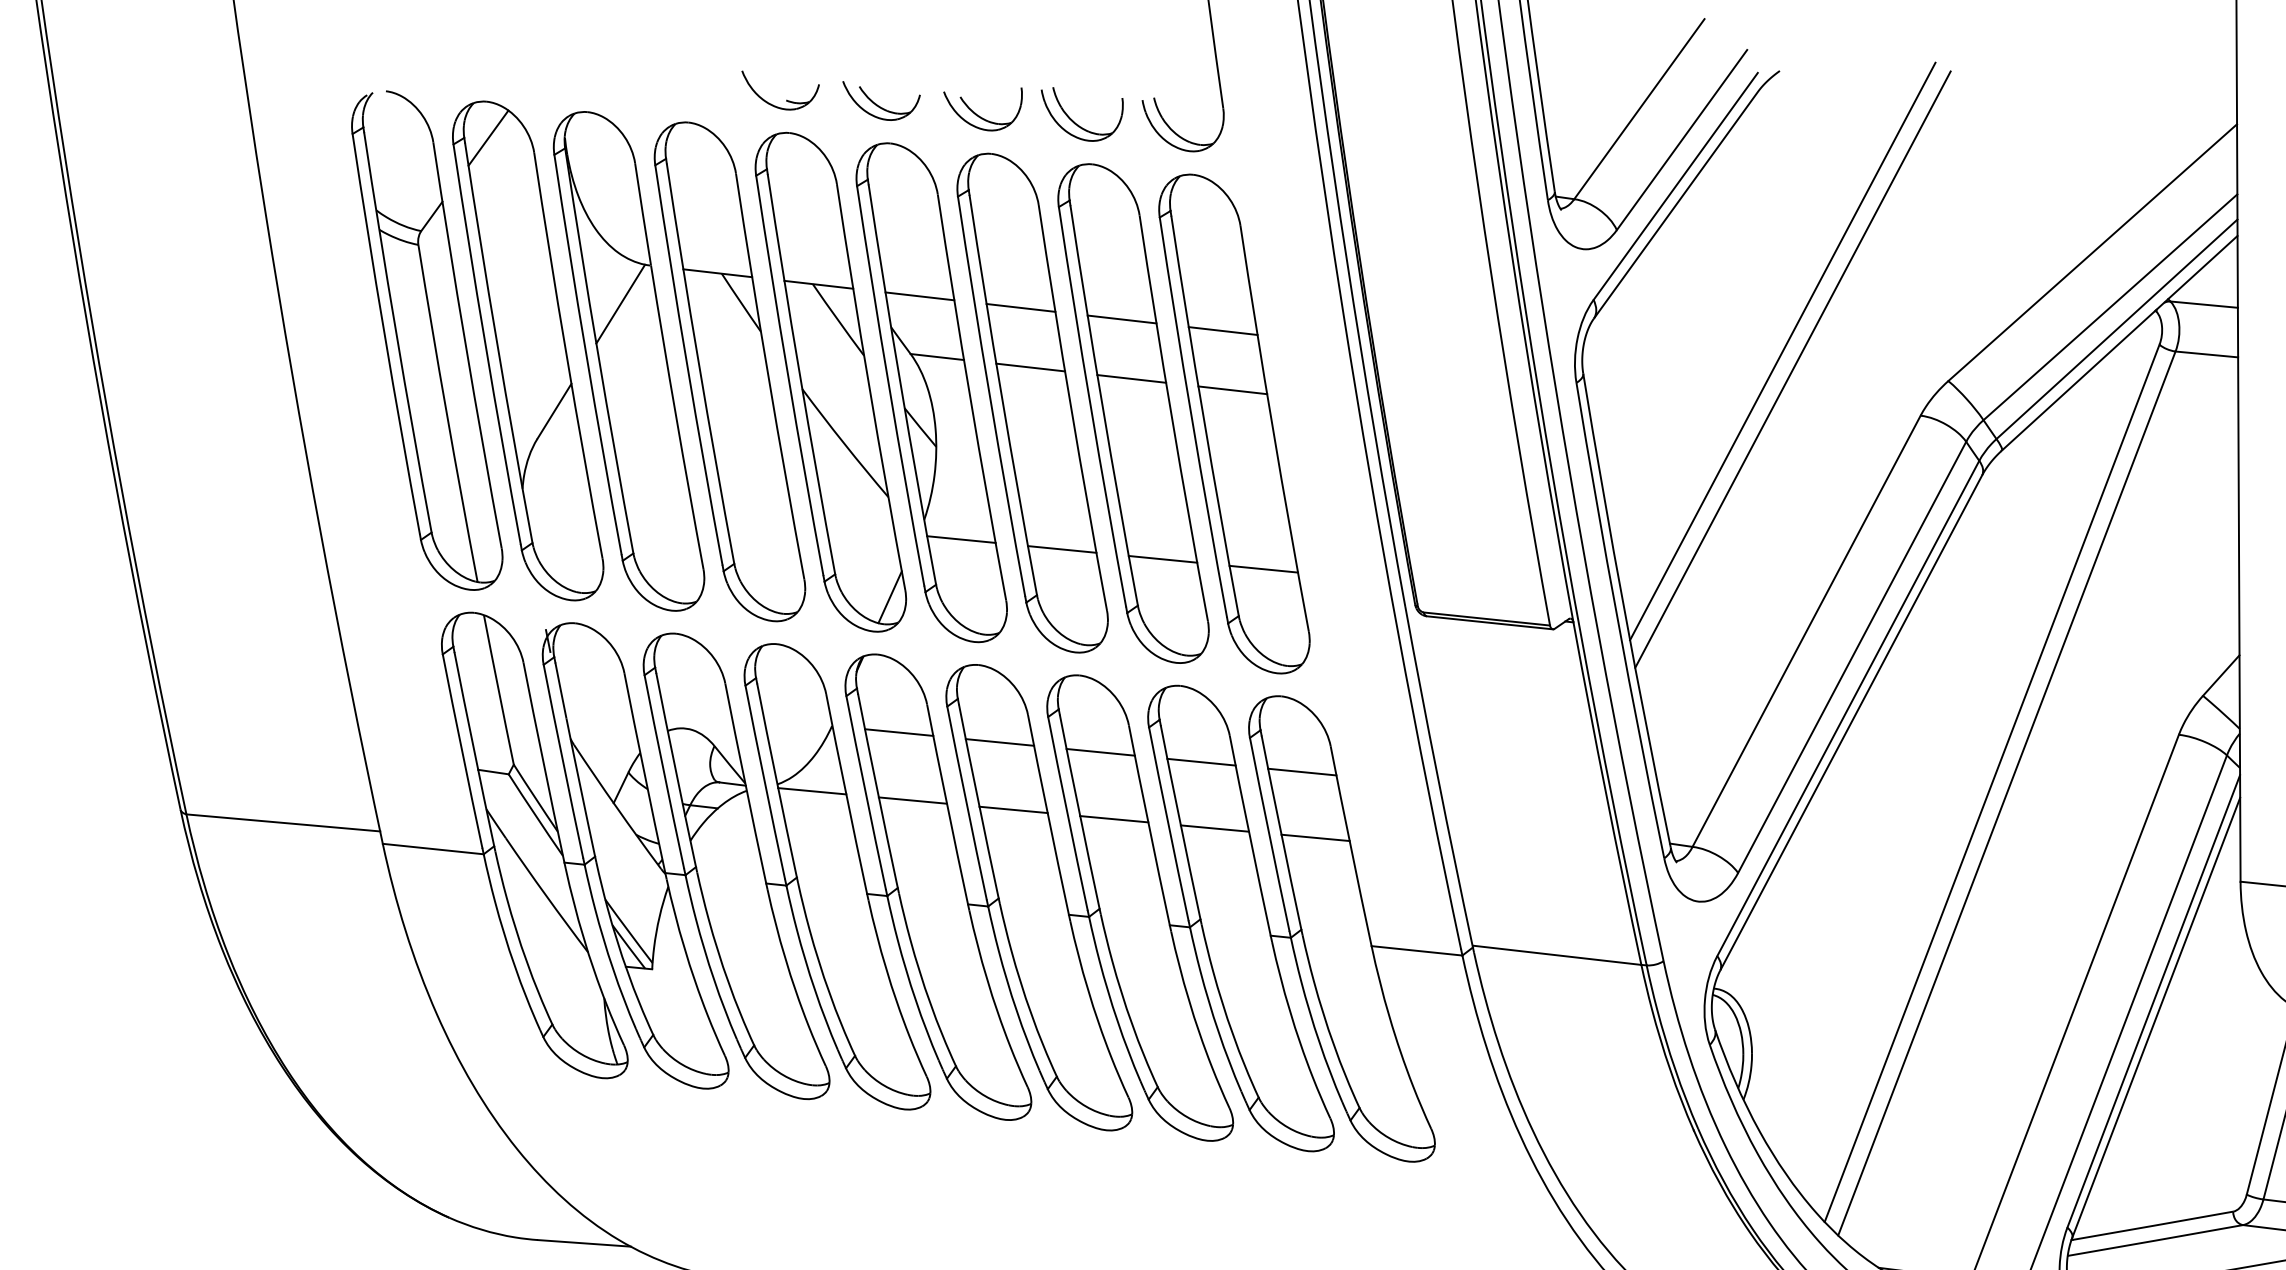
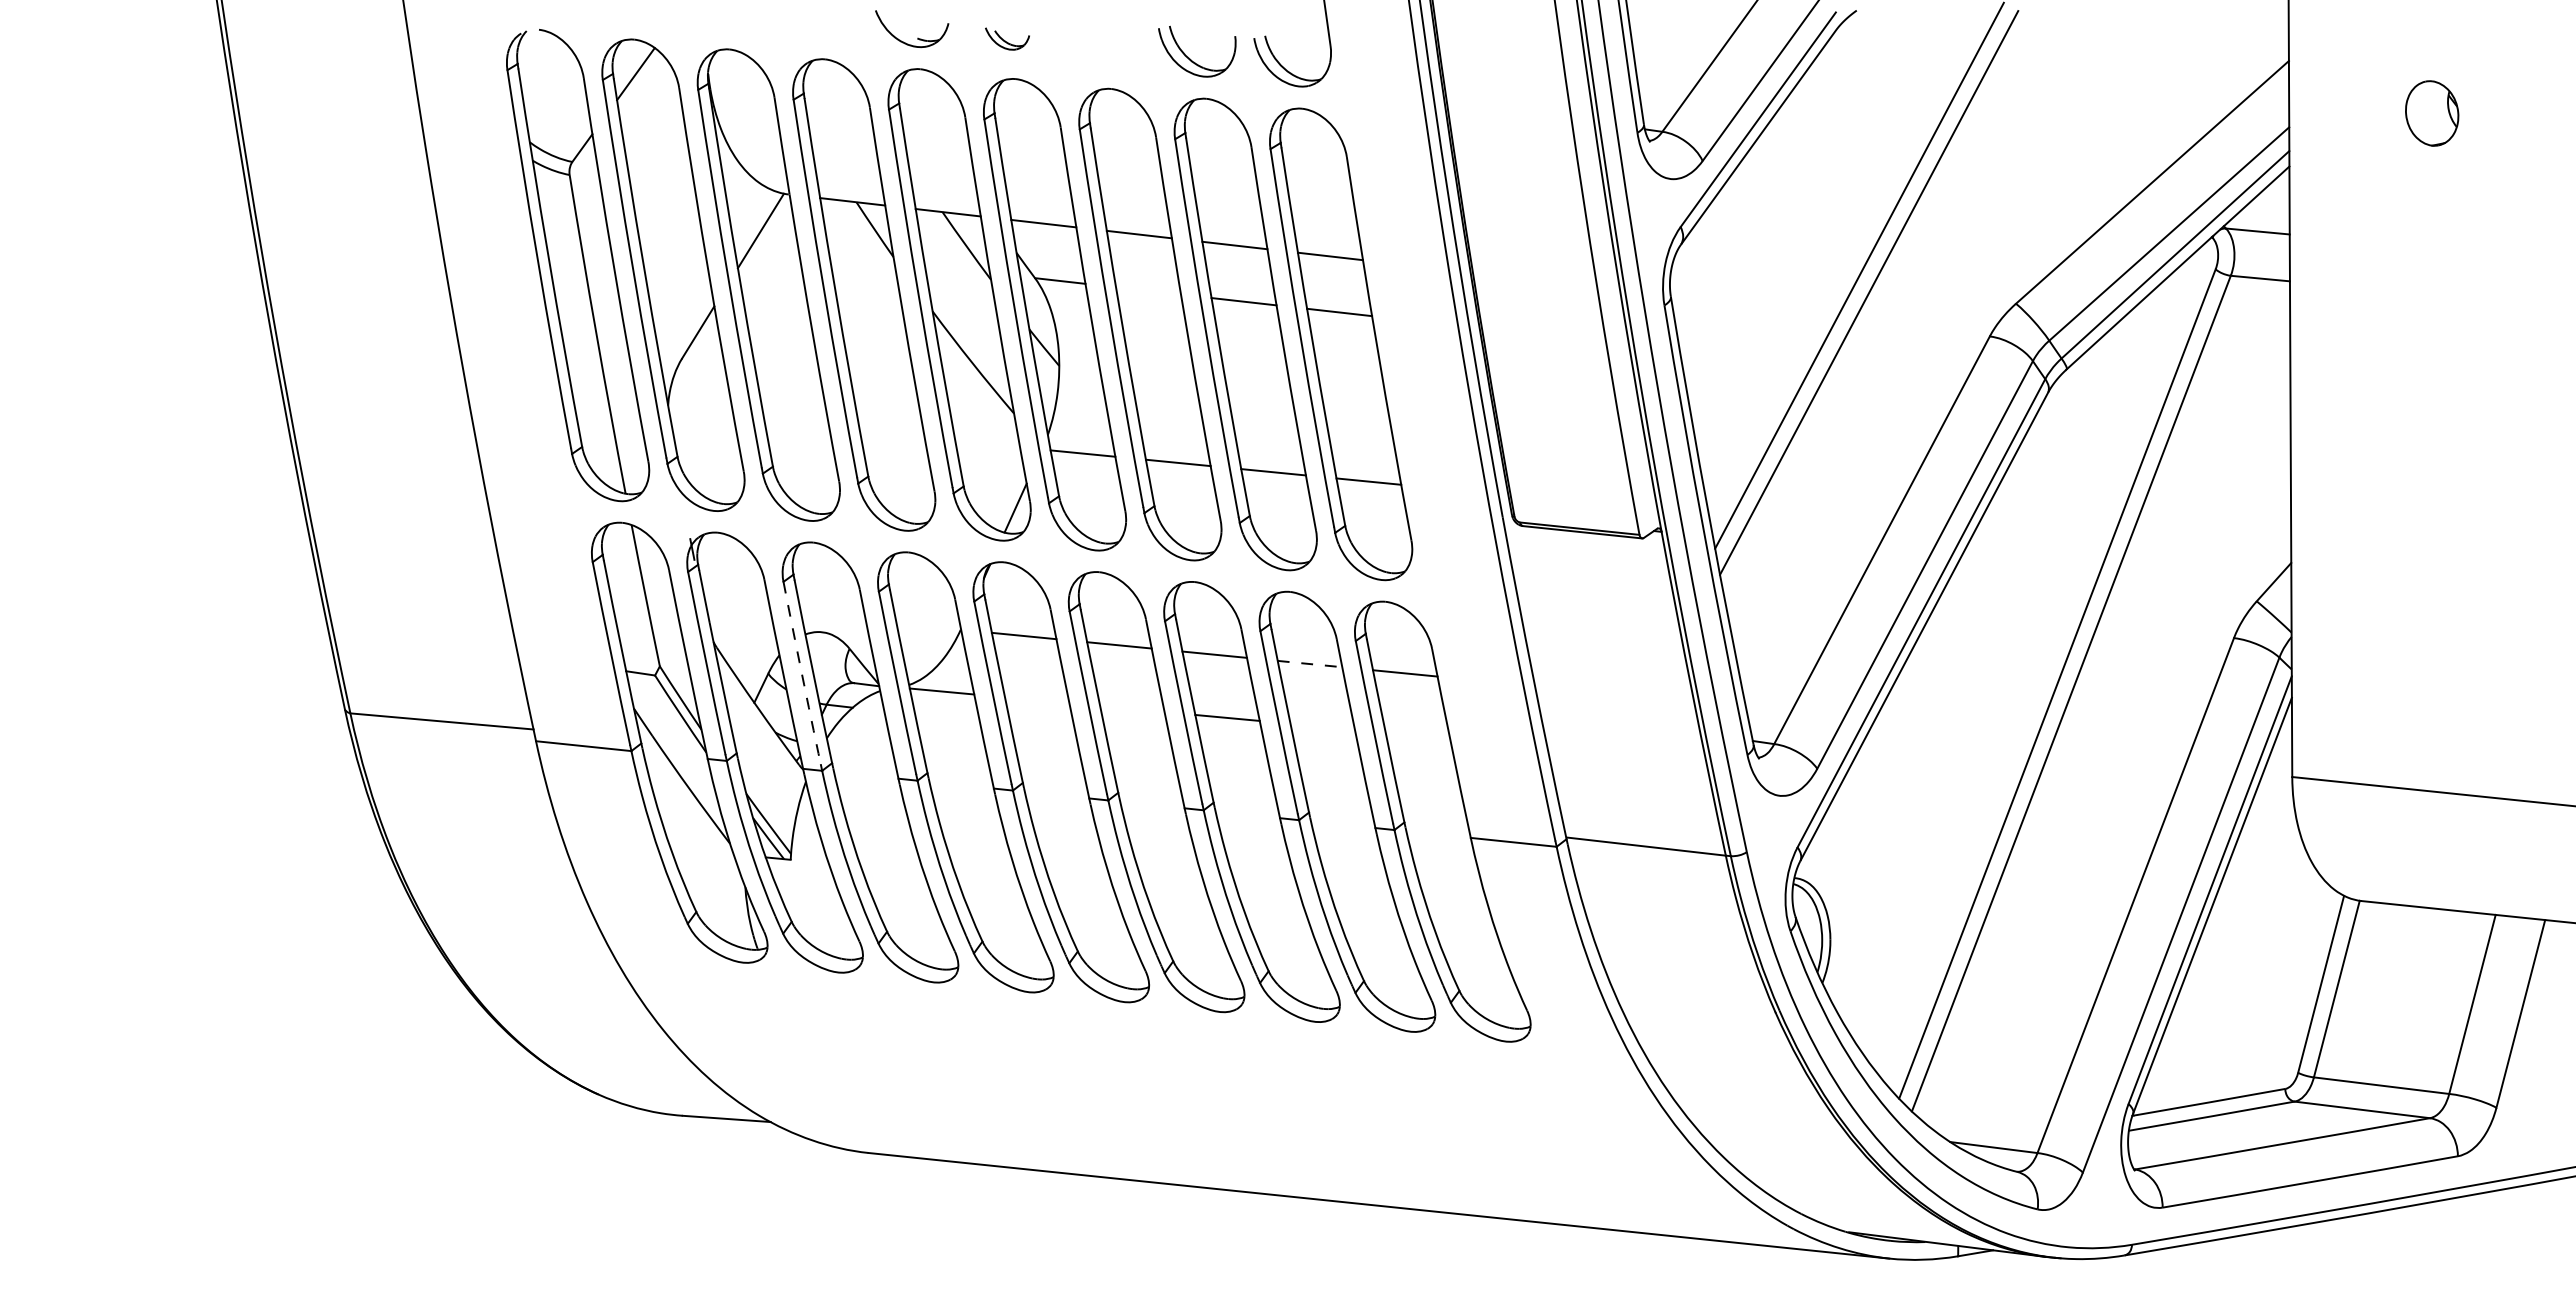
part: (881, 100) -> (1007, 38), size x0.6
part: (977, 114) -> (1098, 51), removed
line: (1030, 367) -> (1148, 290), removed
line: (1202, 762) -> (1310, 664), solid -> dashed
arc: (663, 772) -> (801, 673), solid -> dashed
line: (912, 800) -> (1036, 700), removed
line: (1013, 810) -> (1132, 709), removed
line: (1214, 828) -> (1322, 726), removed
line: (1315, 837) -> (1417, 735), removed

